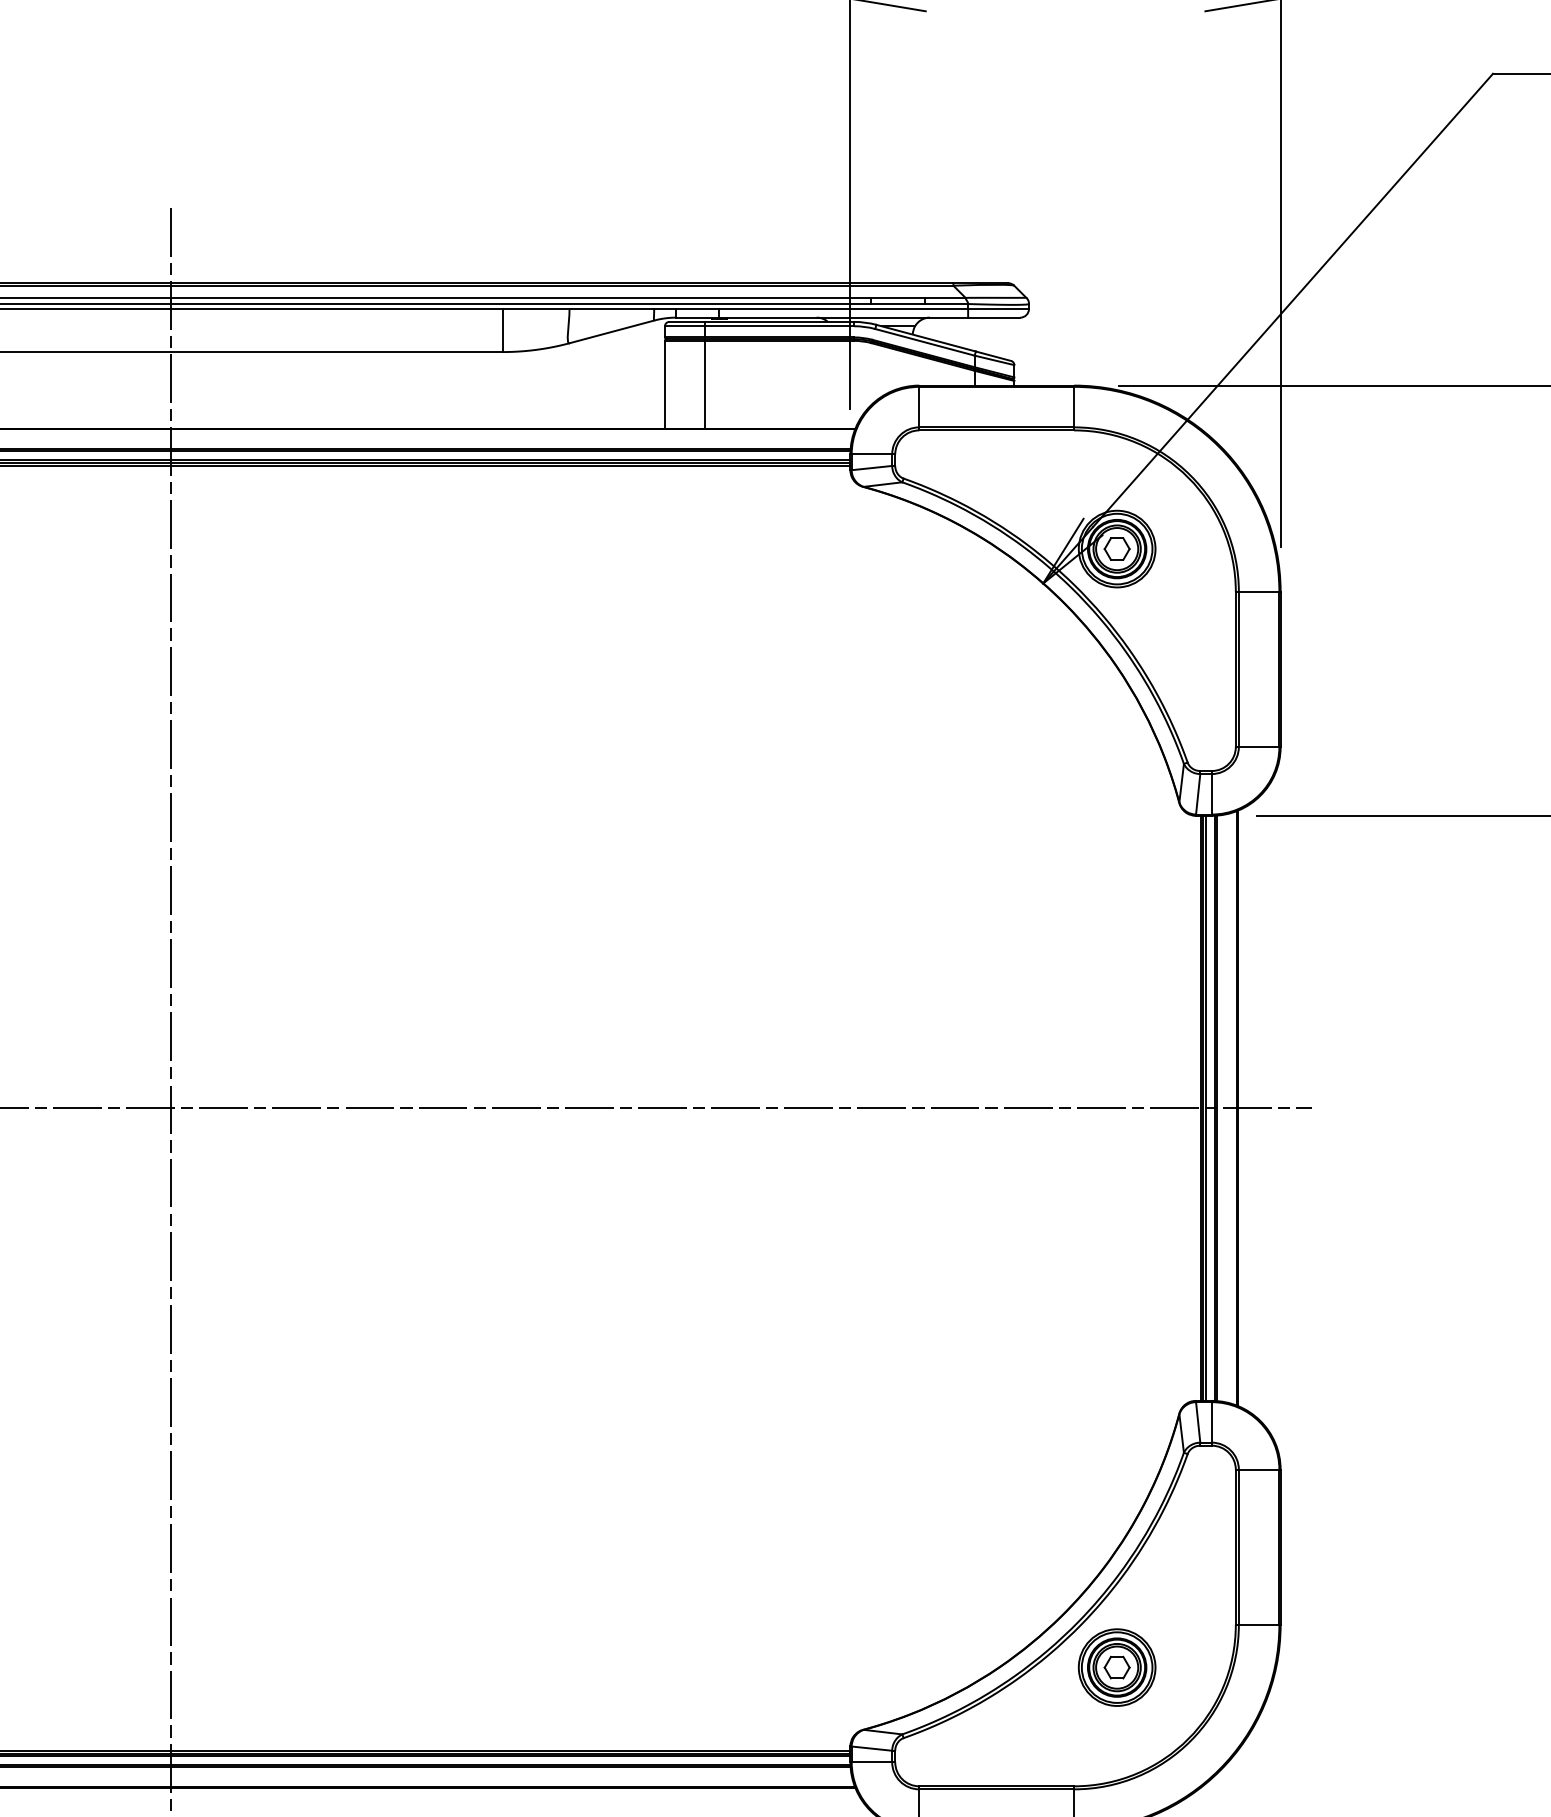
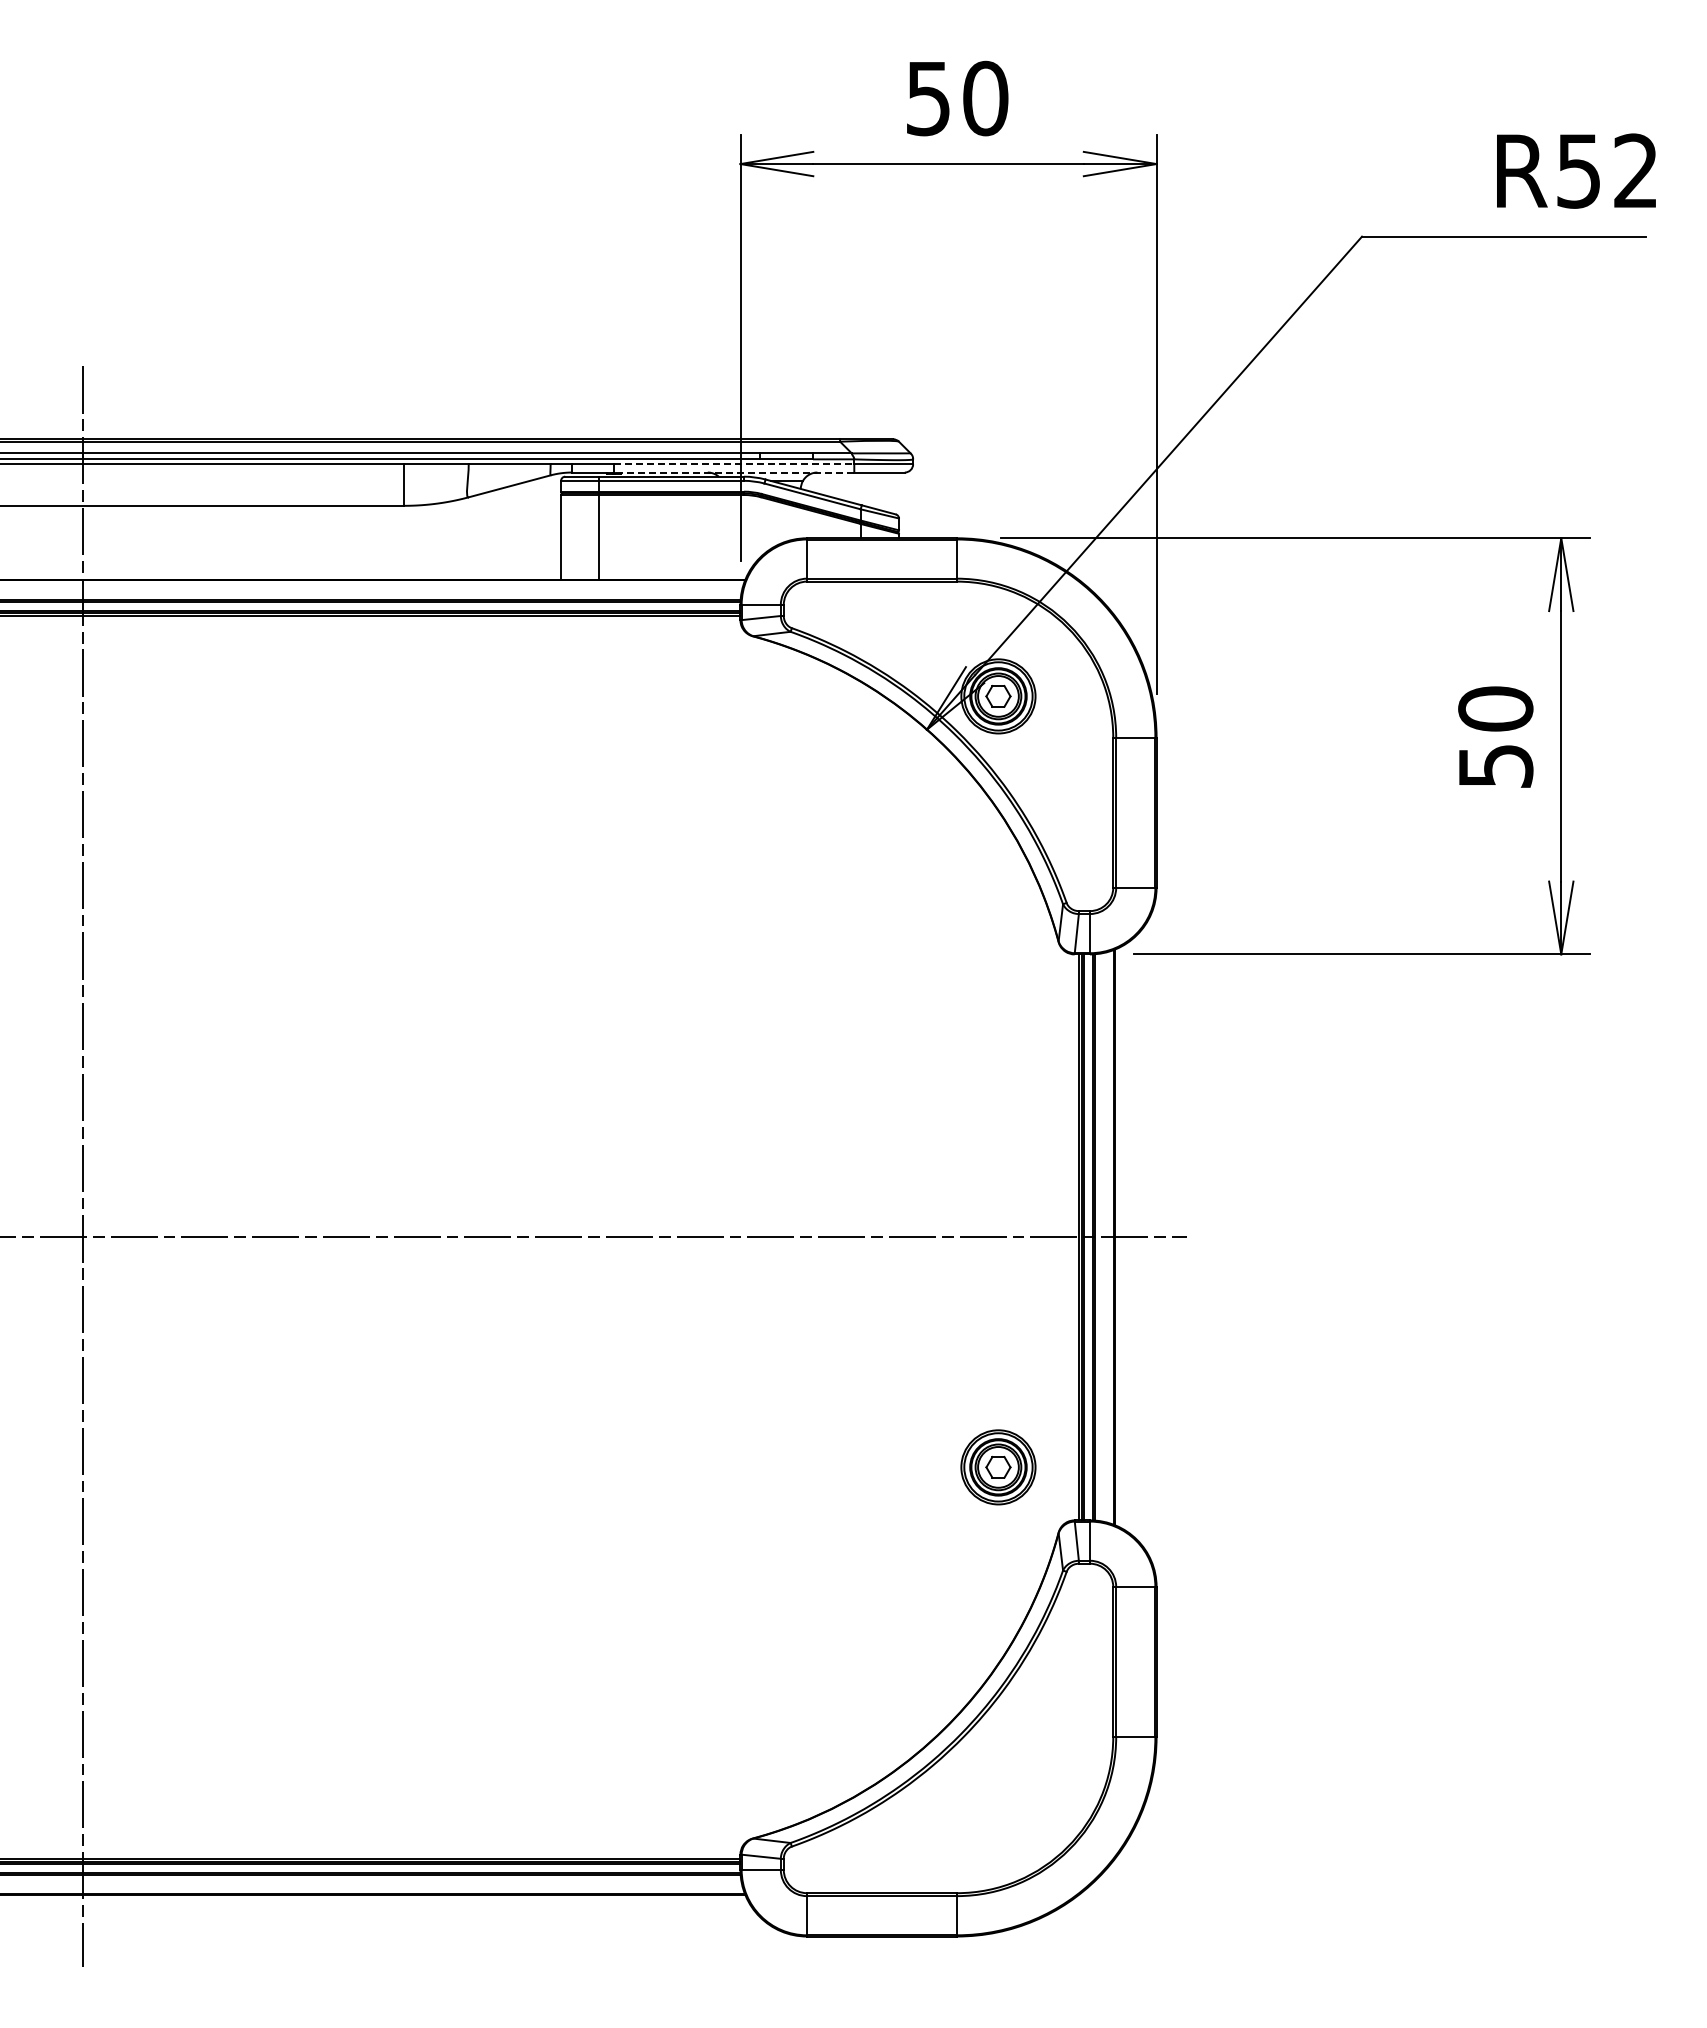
line: (844, 309) -> (734, 464), solid -> dashed
line: (843, 317) -> (733, 472), solid -> dashed
part: (1117, 1667) -> (998, 1467), moved

